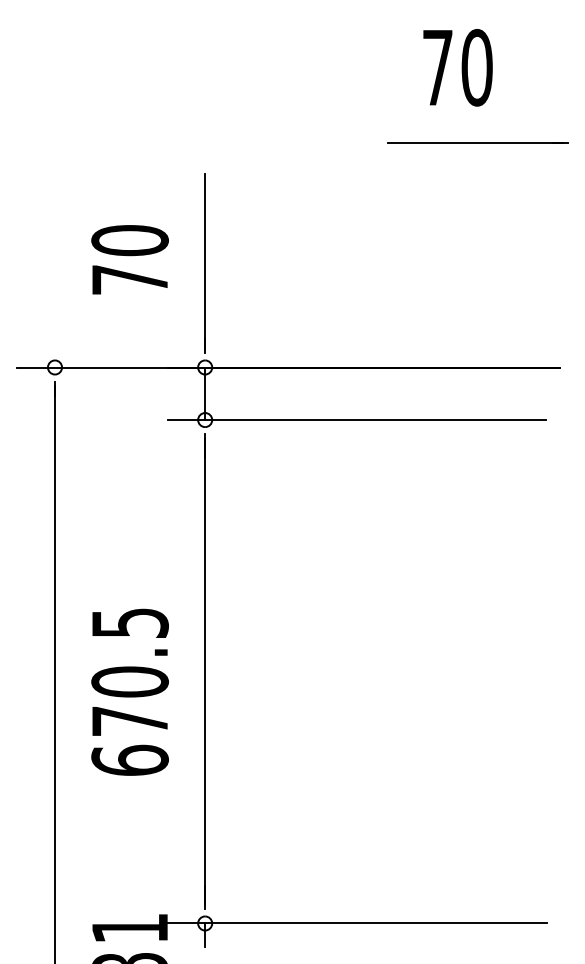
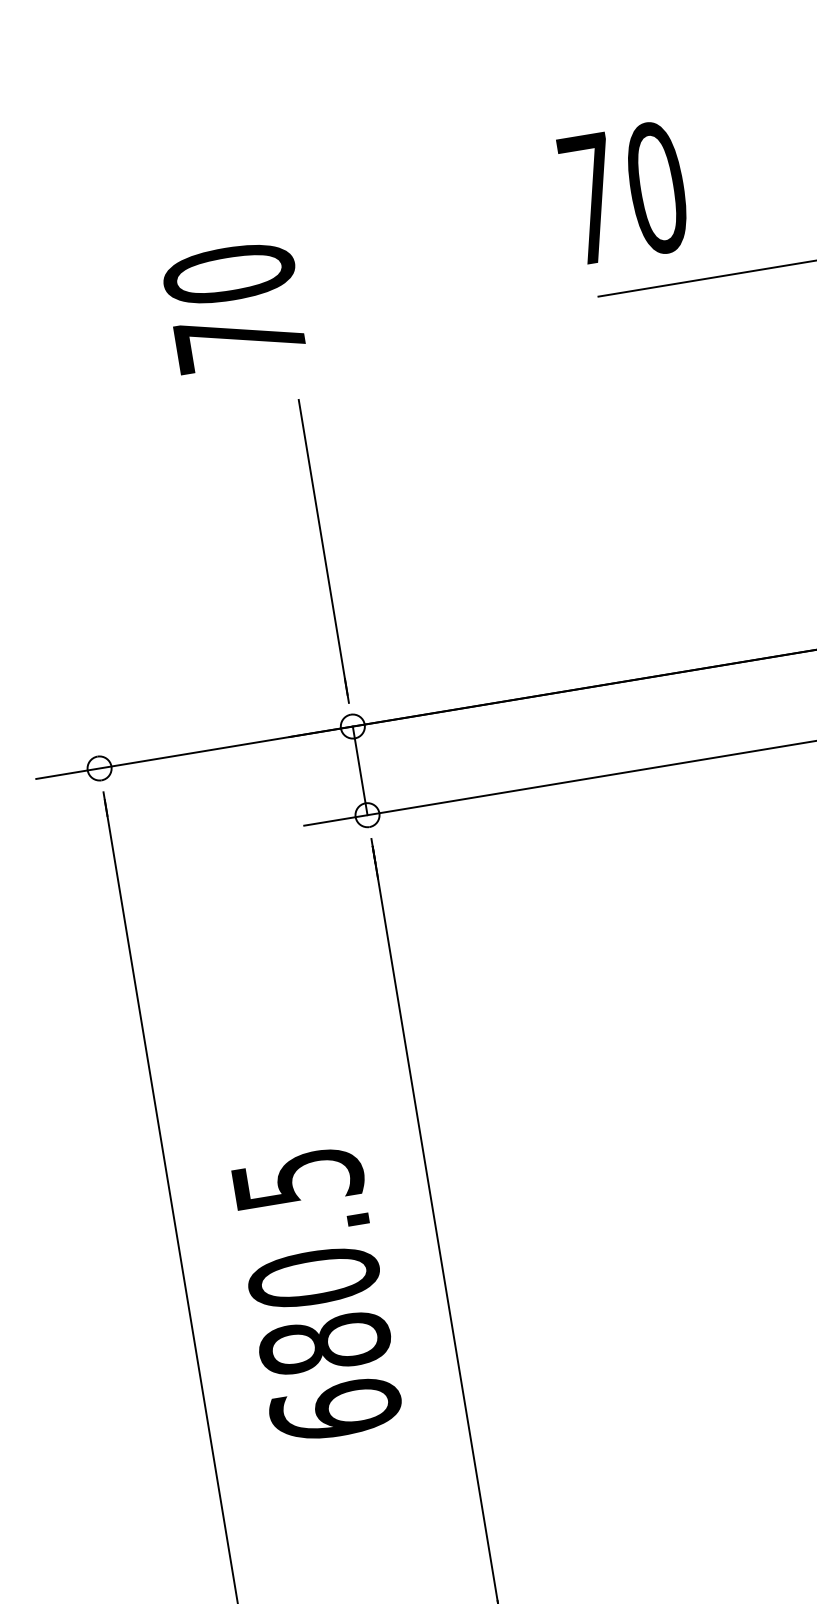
text: (457, 67) -> (623, 193), moved
text: (129, 259) -> (233, 306), moved
text: (129, 720) -> (323, 1343), 670.5 -> 680.5

